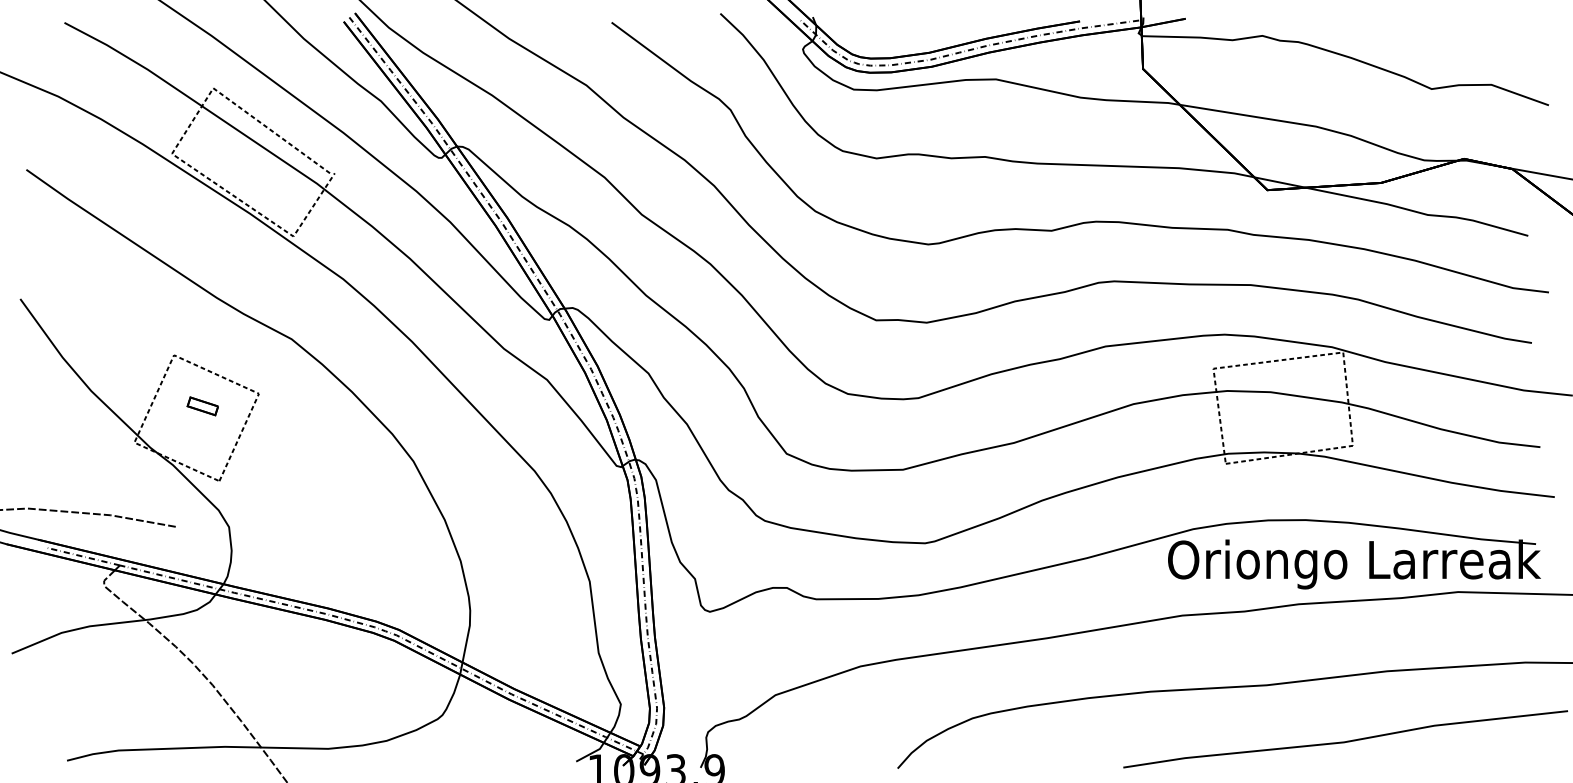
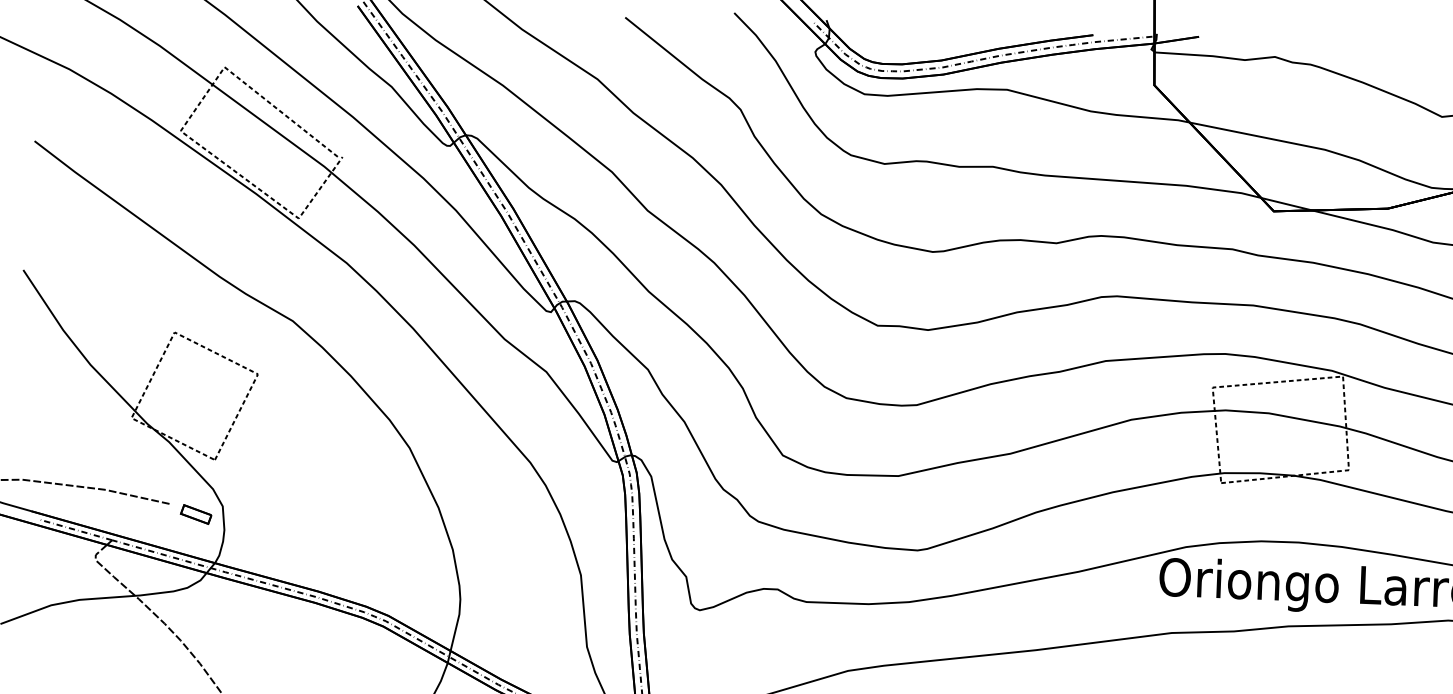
part: (202, 406) -> (195, 514), moved

